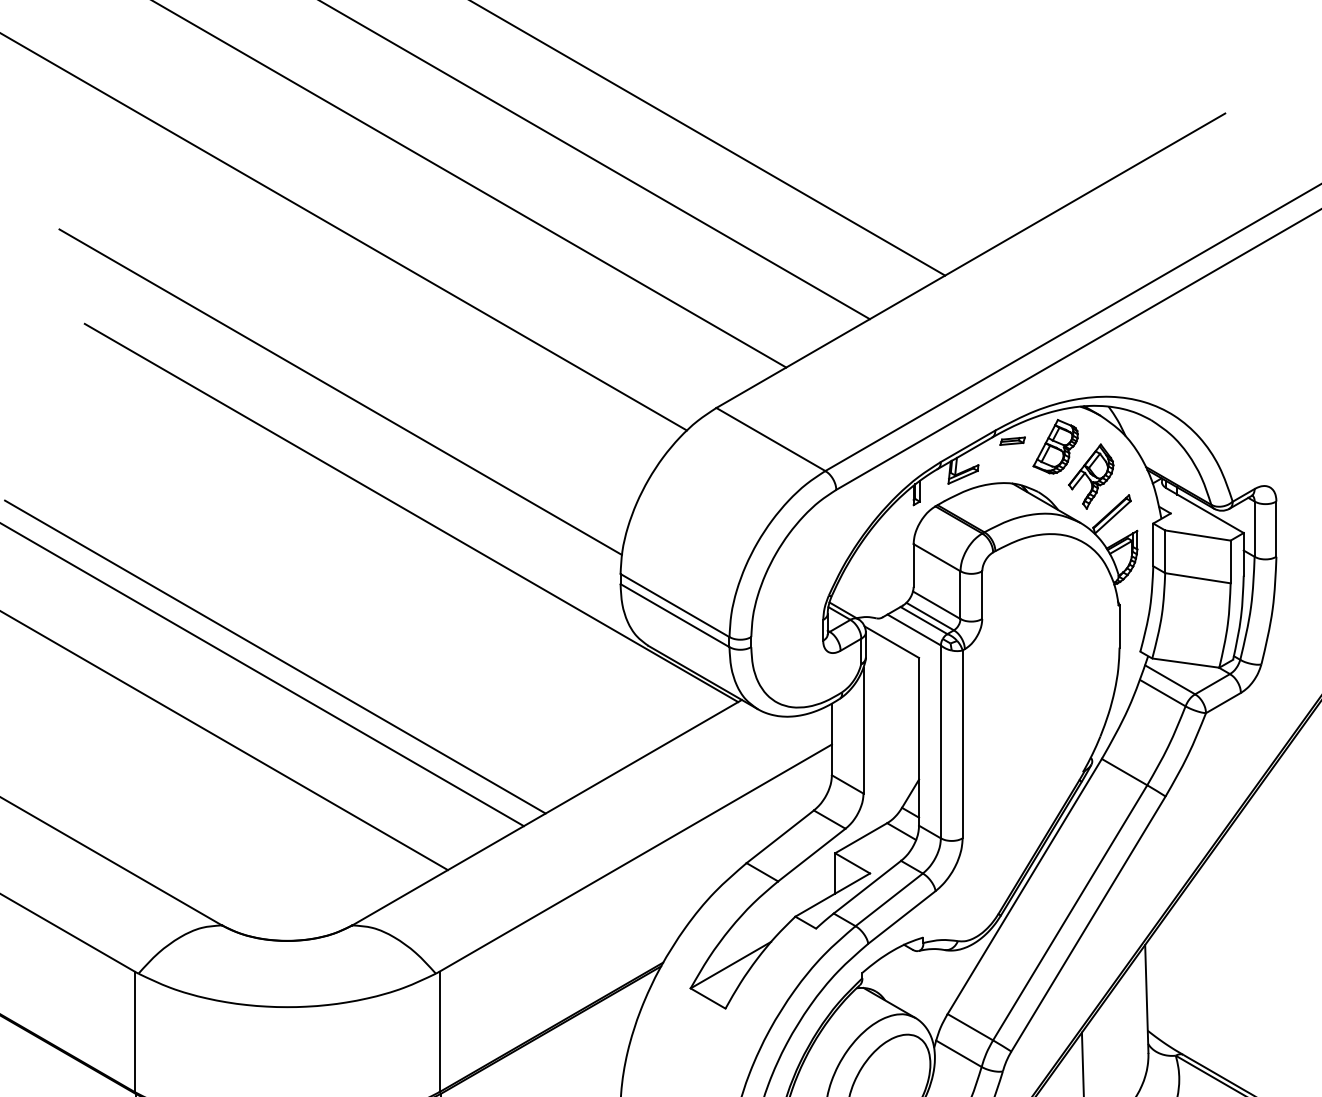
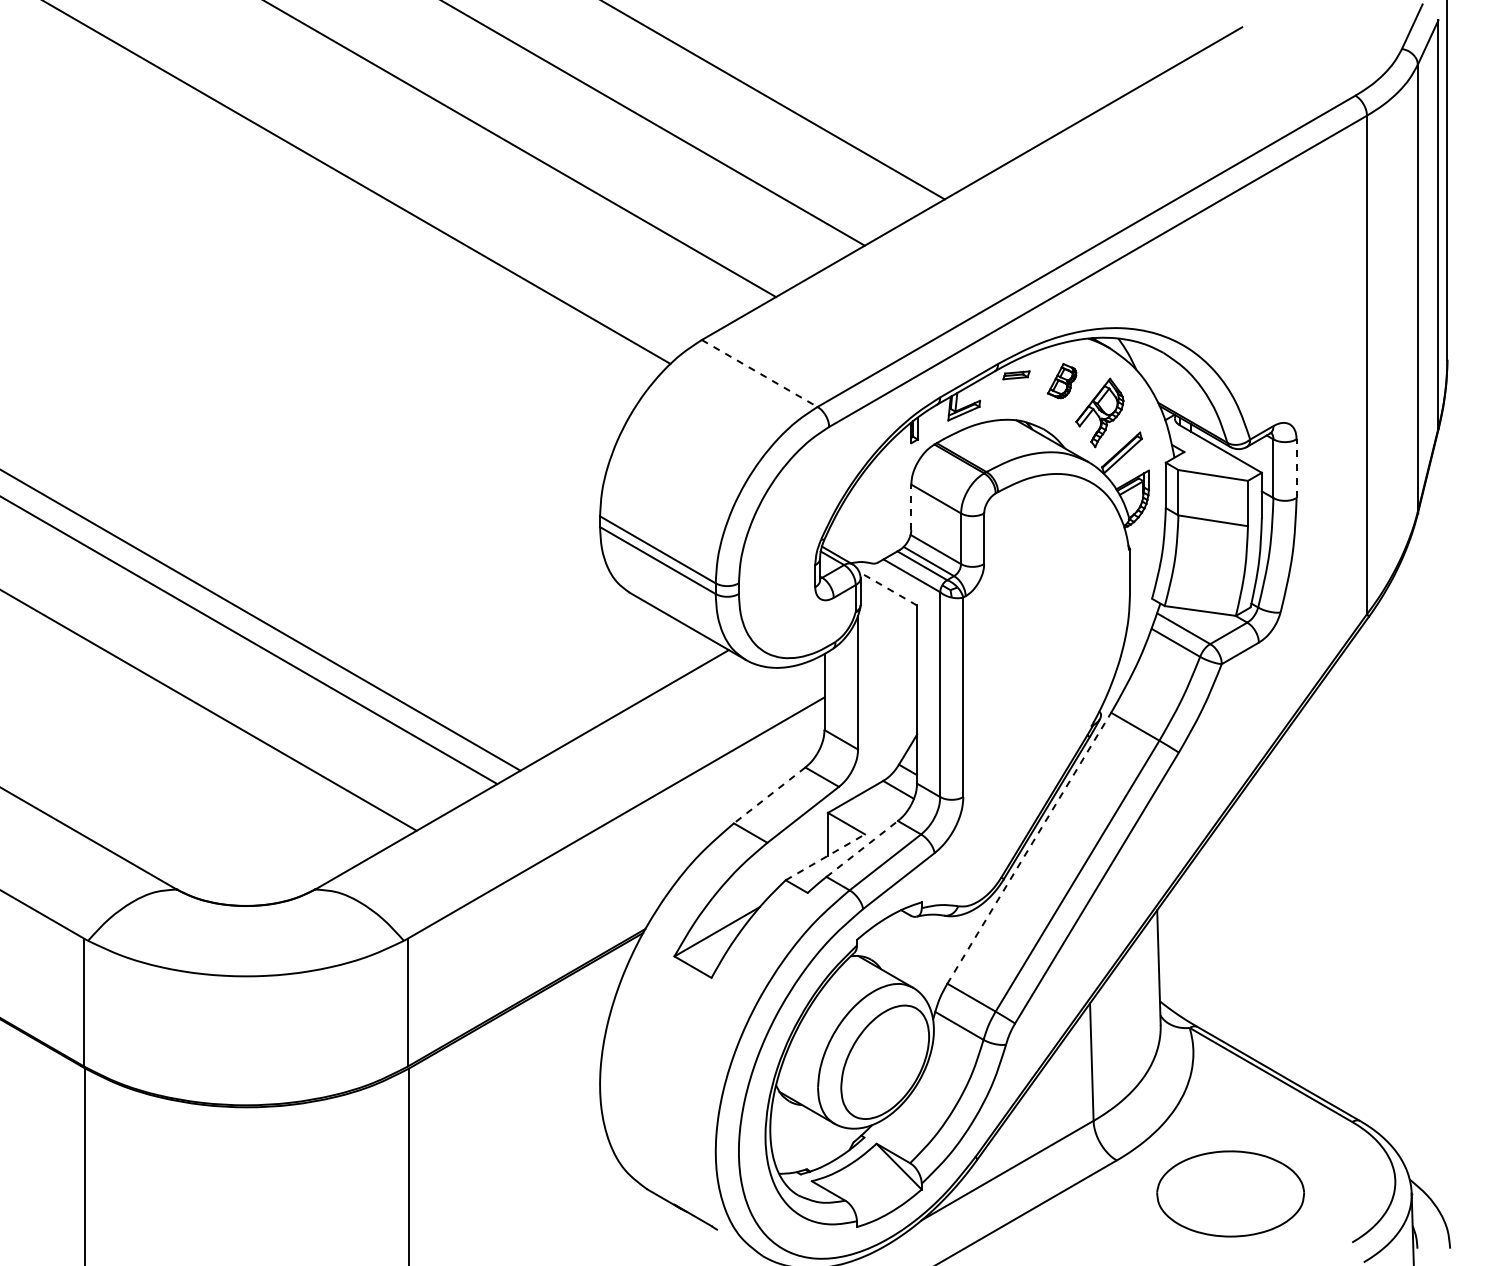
line: (340, 392) -> (302, 323), removed
line: (770, 439) -> (759, 373), solid -> dashed
part: (1055, 446) -> (1061, 380), size x0.6
line: (411, 512) -> (378, 451), removed
line: (1276, 528) -> (1296, 468), solid -> dashed
line: (913, 565) -> (911, 507), solid -> dashed
line: (891, 641) -> (887, 588), solid -> dashed
line: (780, 836) -> (769, 795), solid -> dashed
line: (1024, 885) -> (1029, 847), solid -> dashed
line: (867, 886) -> (862, 848), solid -> dashed
line: (832, 895) -> (825, 857), solid -> dashed

